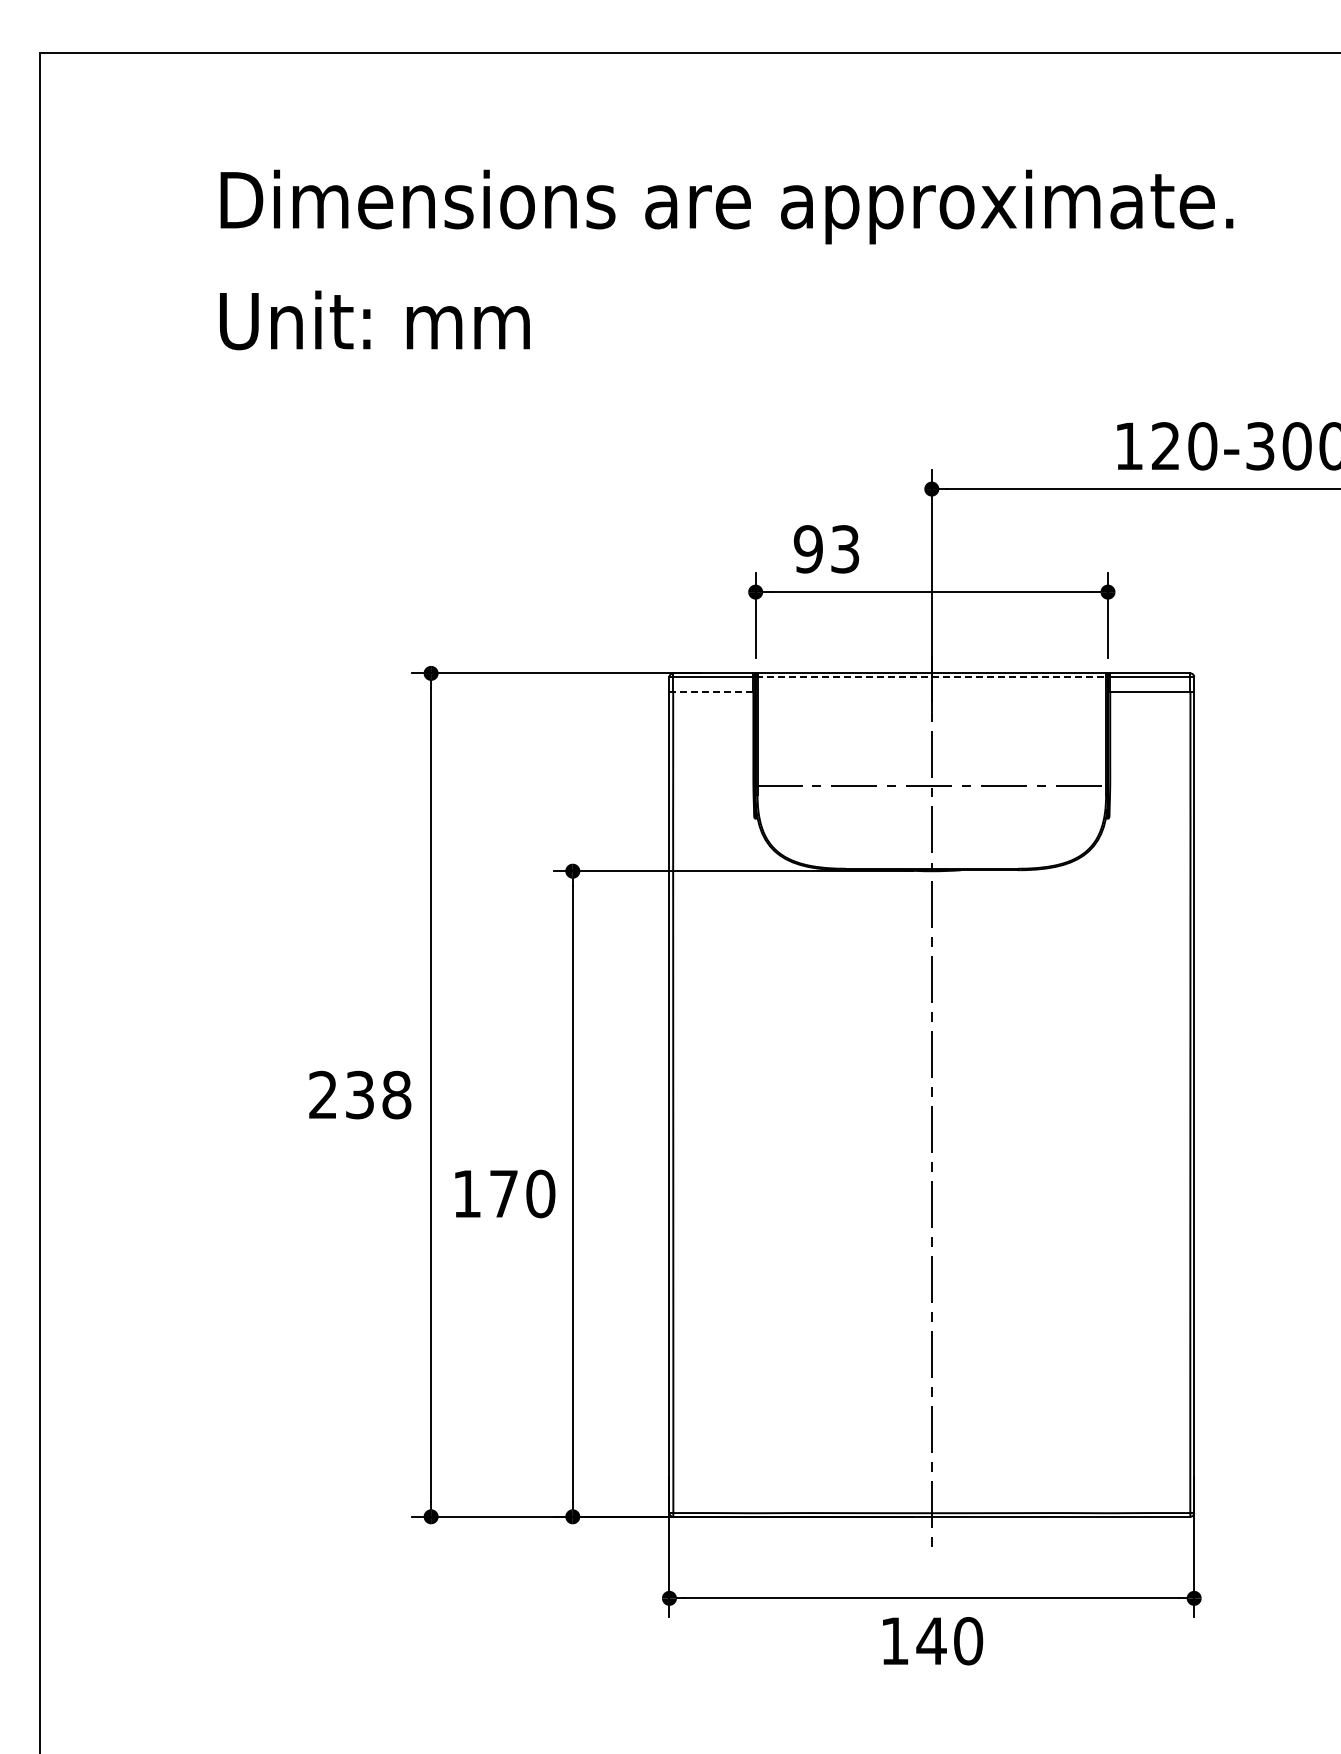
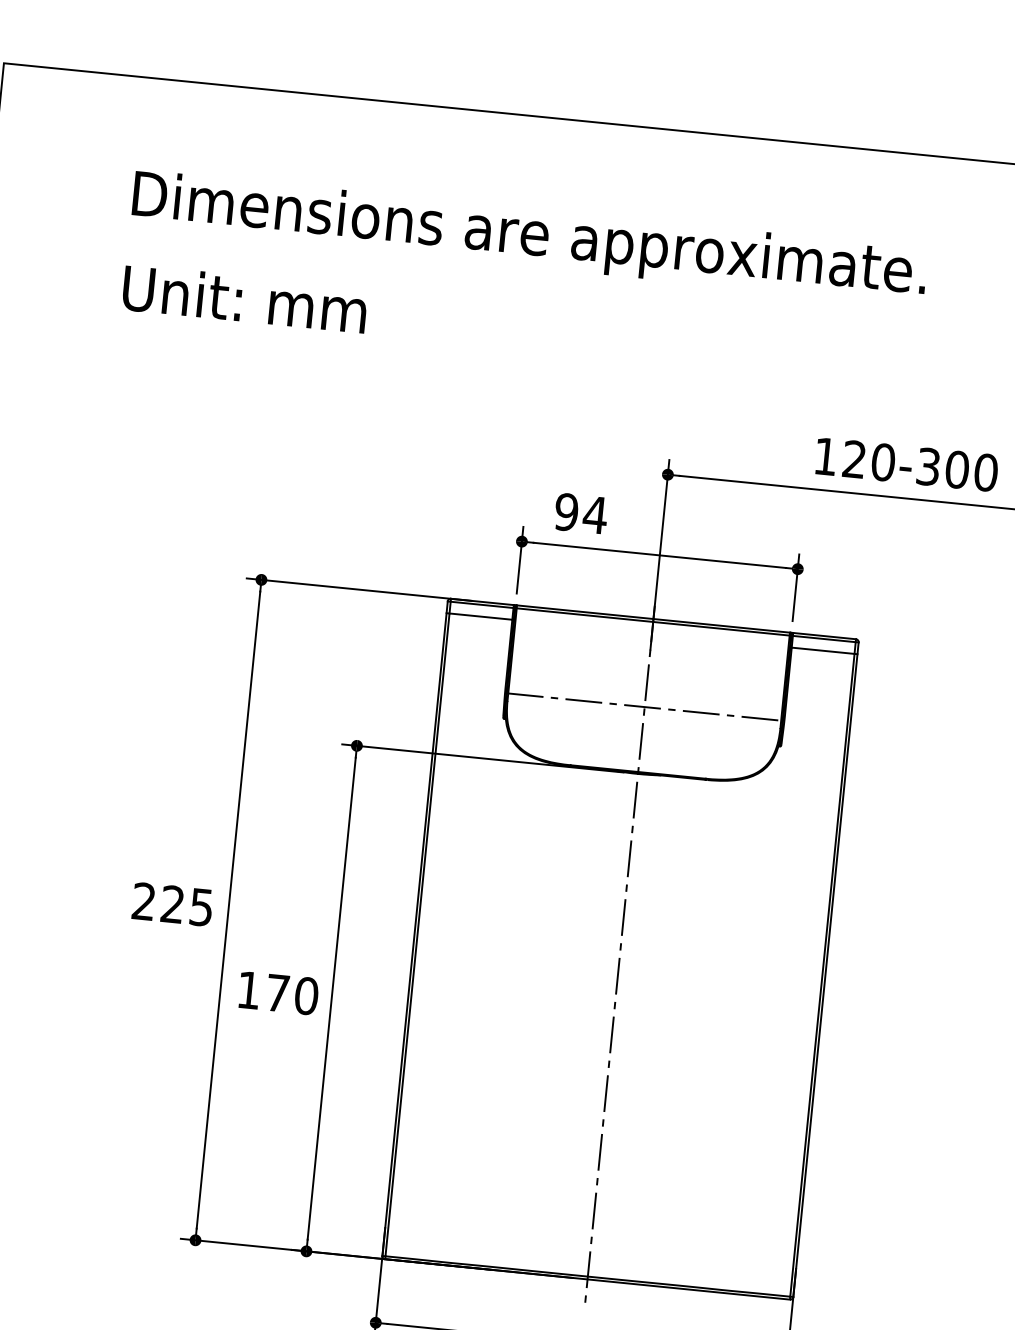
text: (844, 549) -> (594, 515), 93 -> 94
line: (932, 677) -> (653, 622), dashed -> solid
line: (712, 692) -> (480, 616), dashed -> solid
text: (378, 1094) -> (187, 905), 238 -> 225

